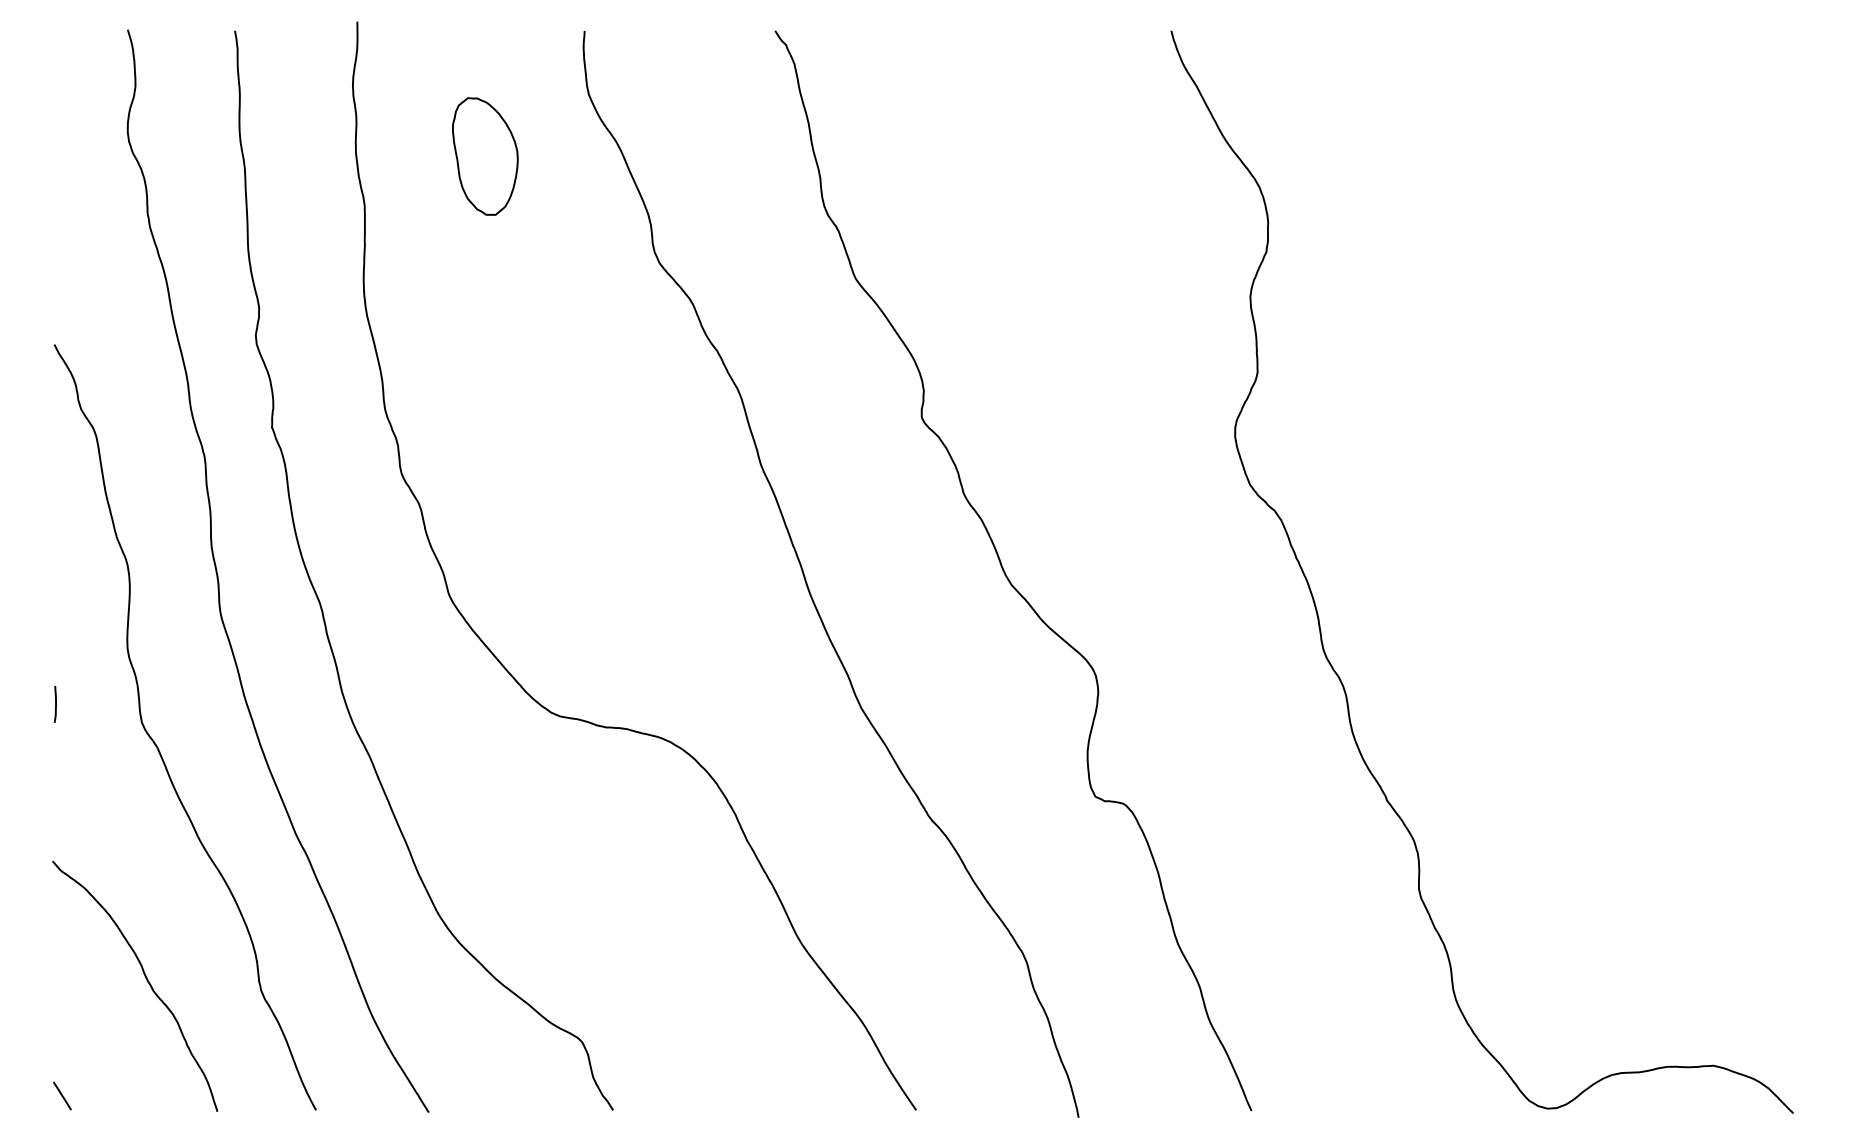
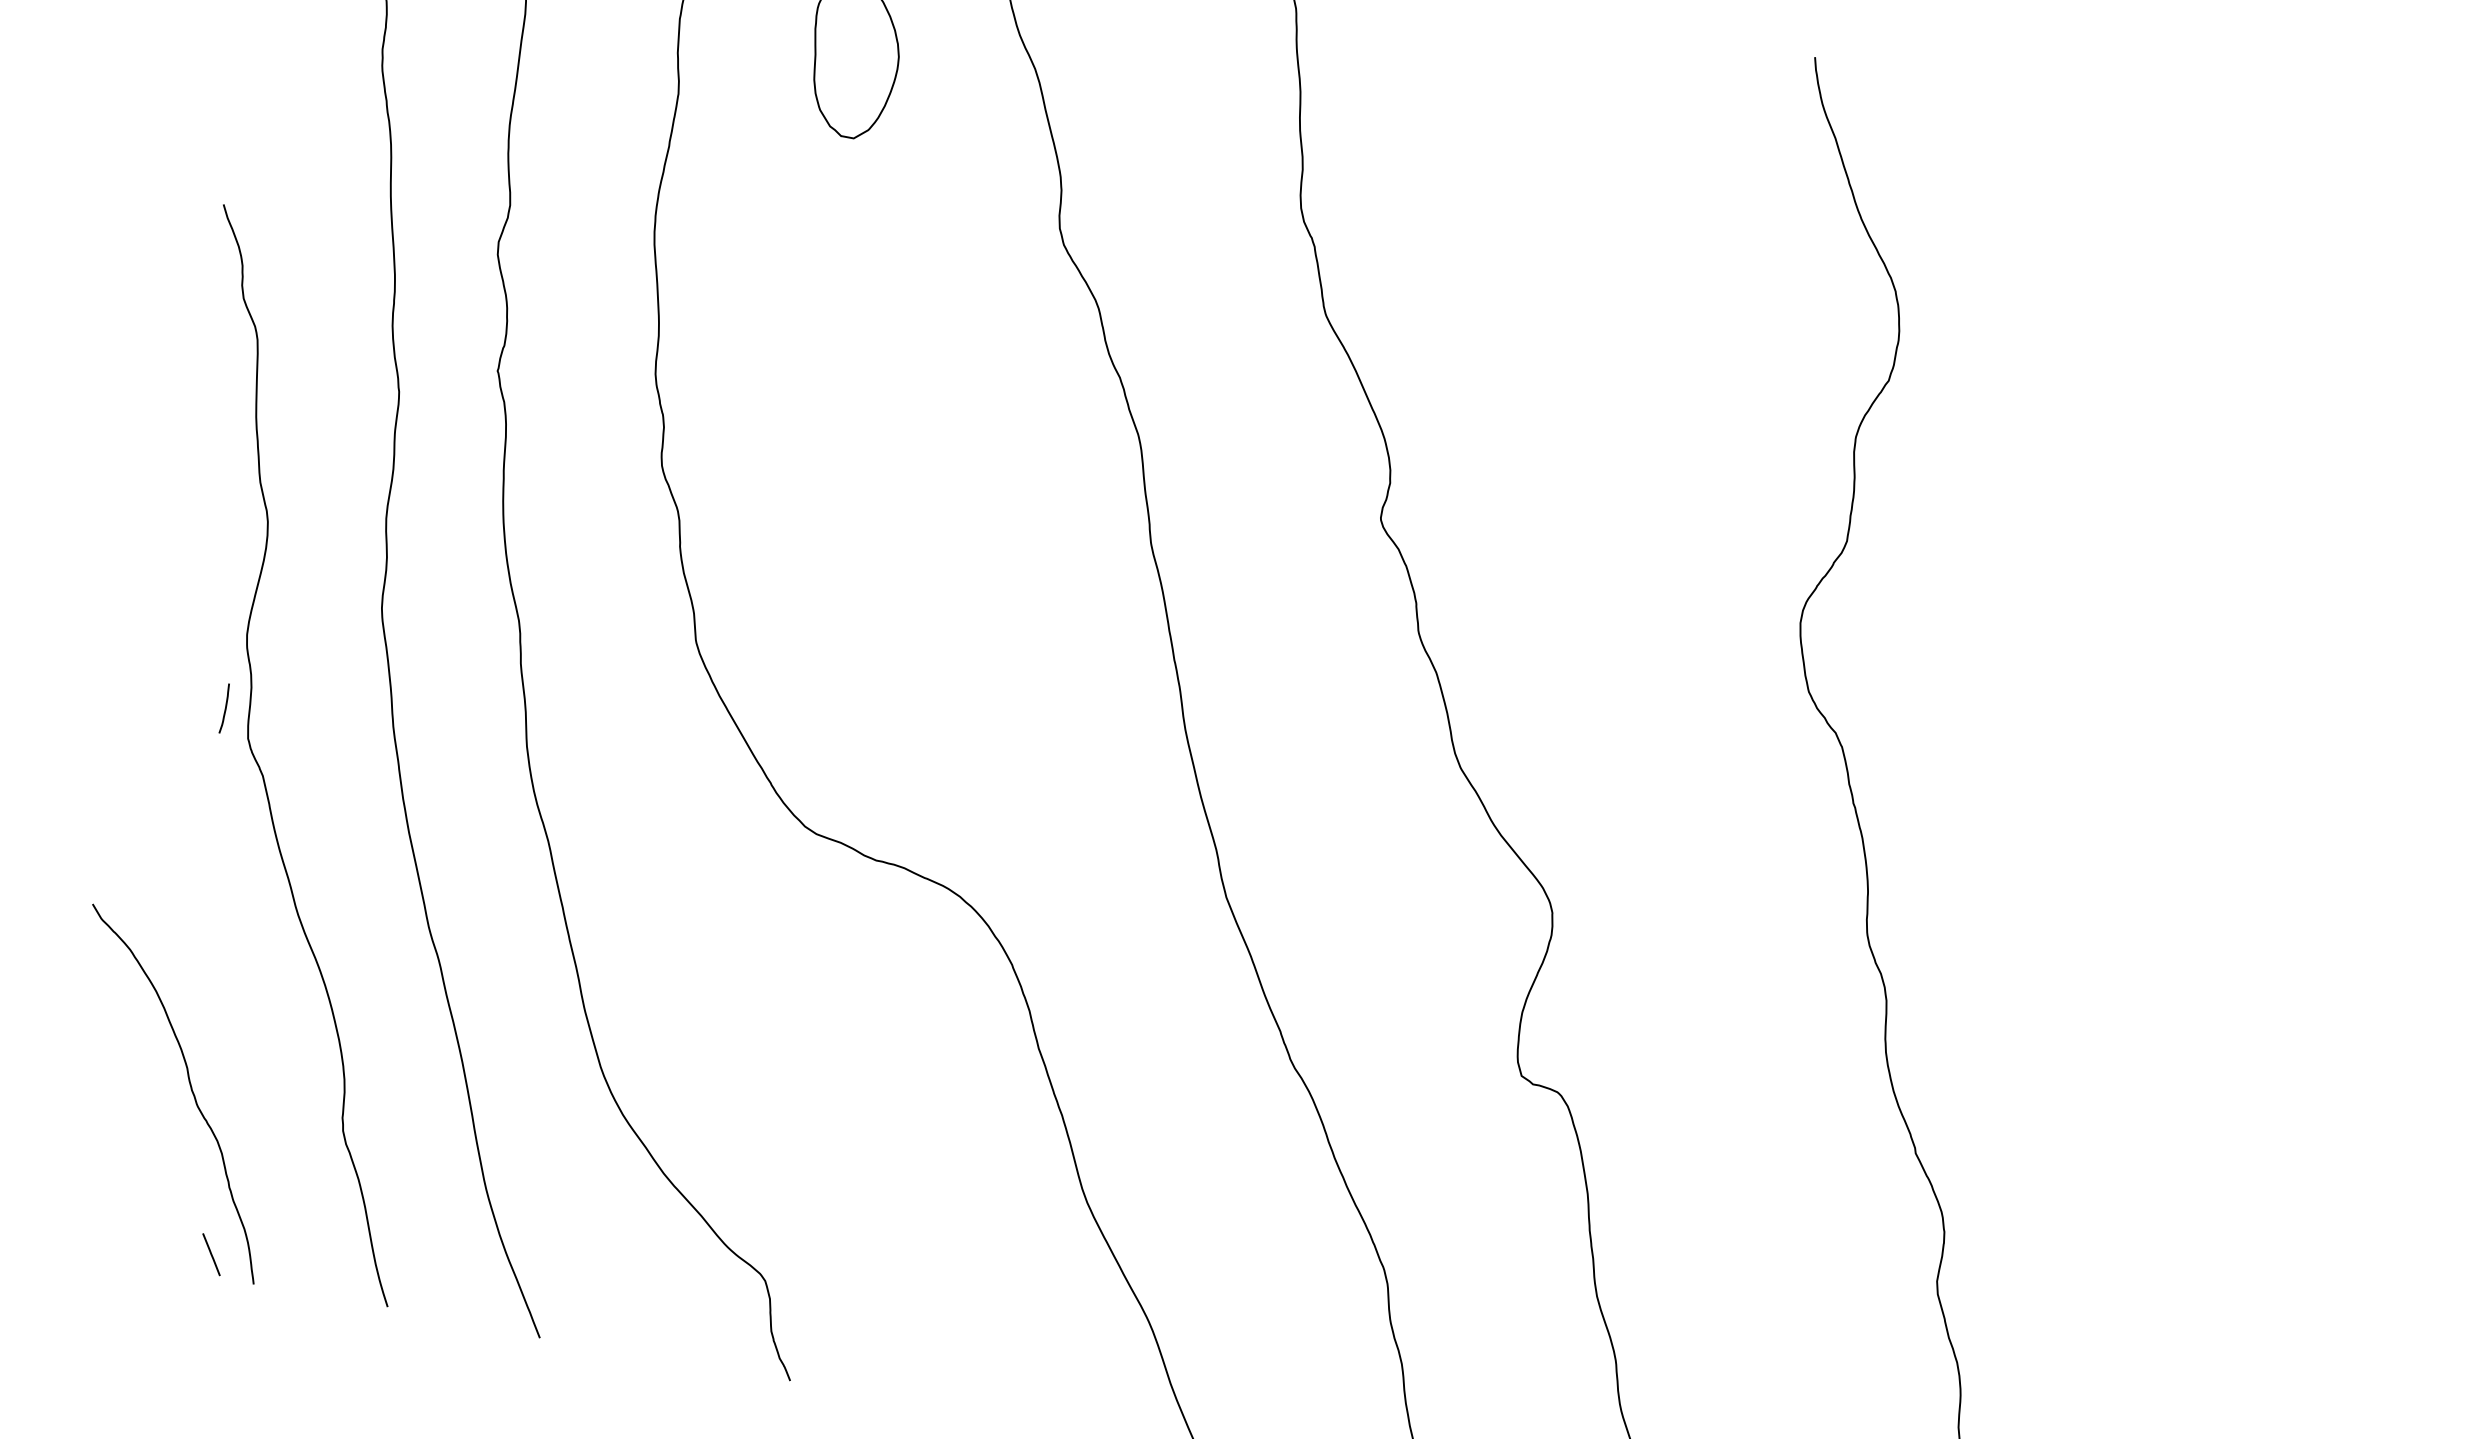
line: (55, 704) -> (224, 708), moved
line: (62, 1095) -> (211, 1254), moved

